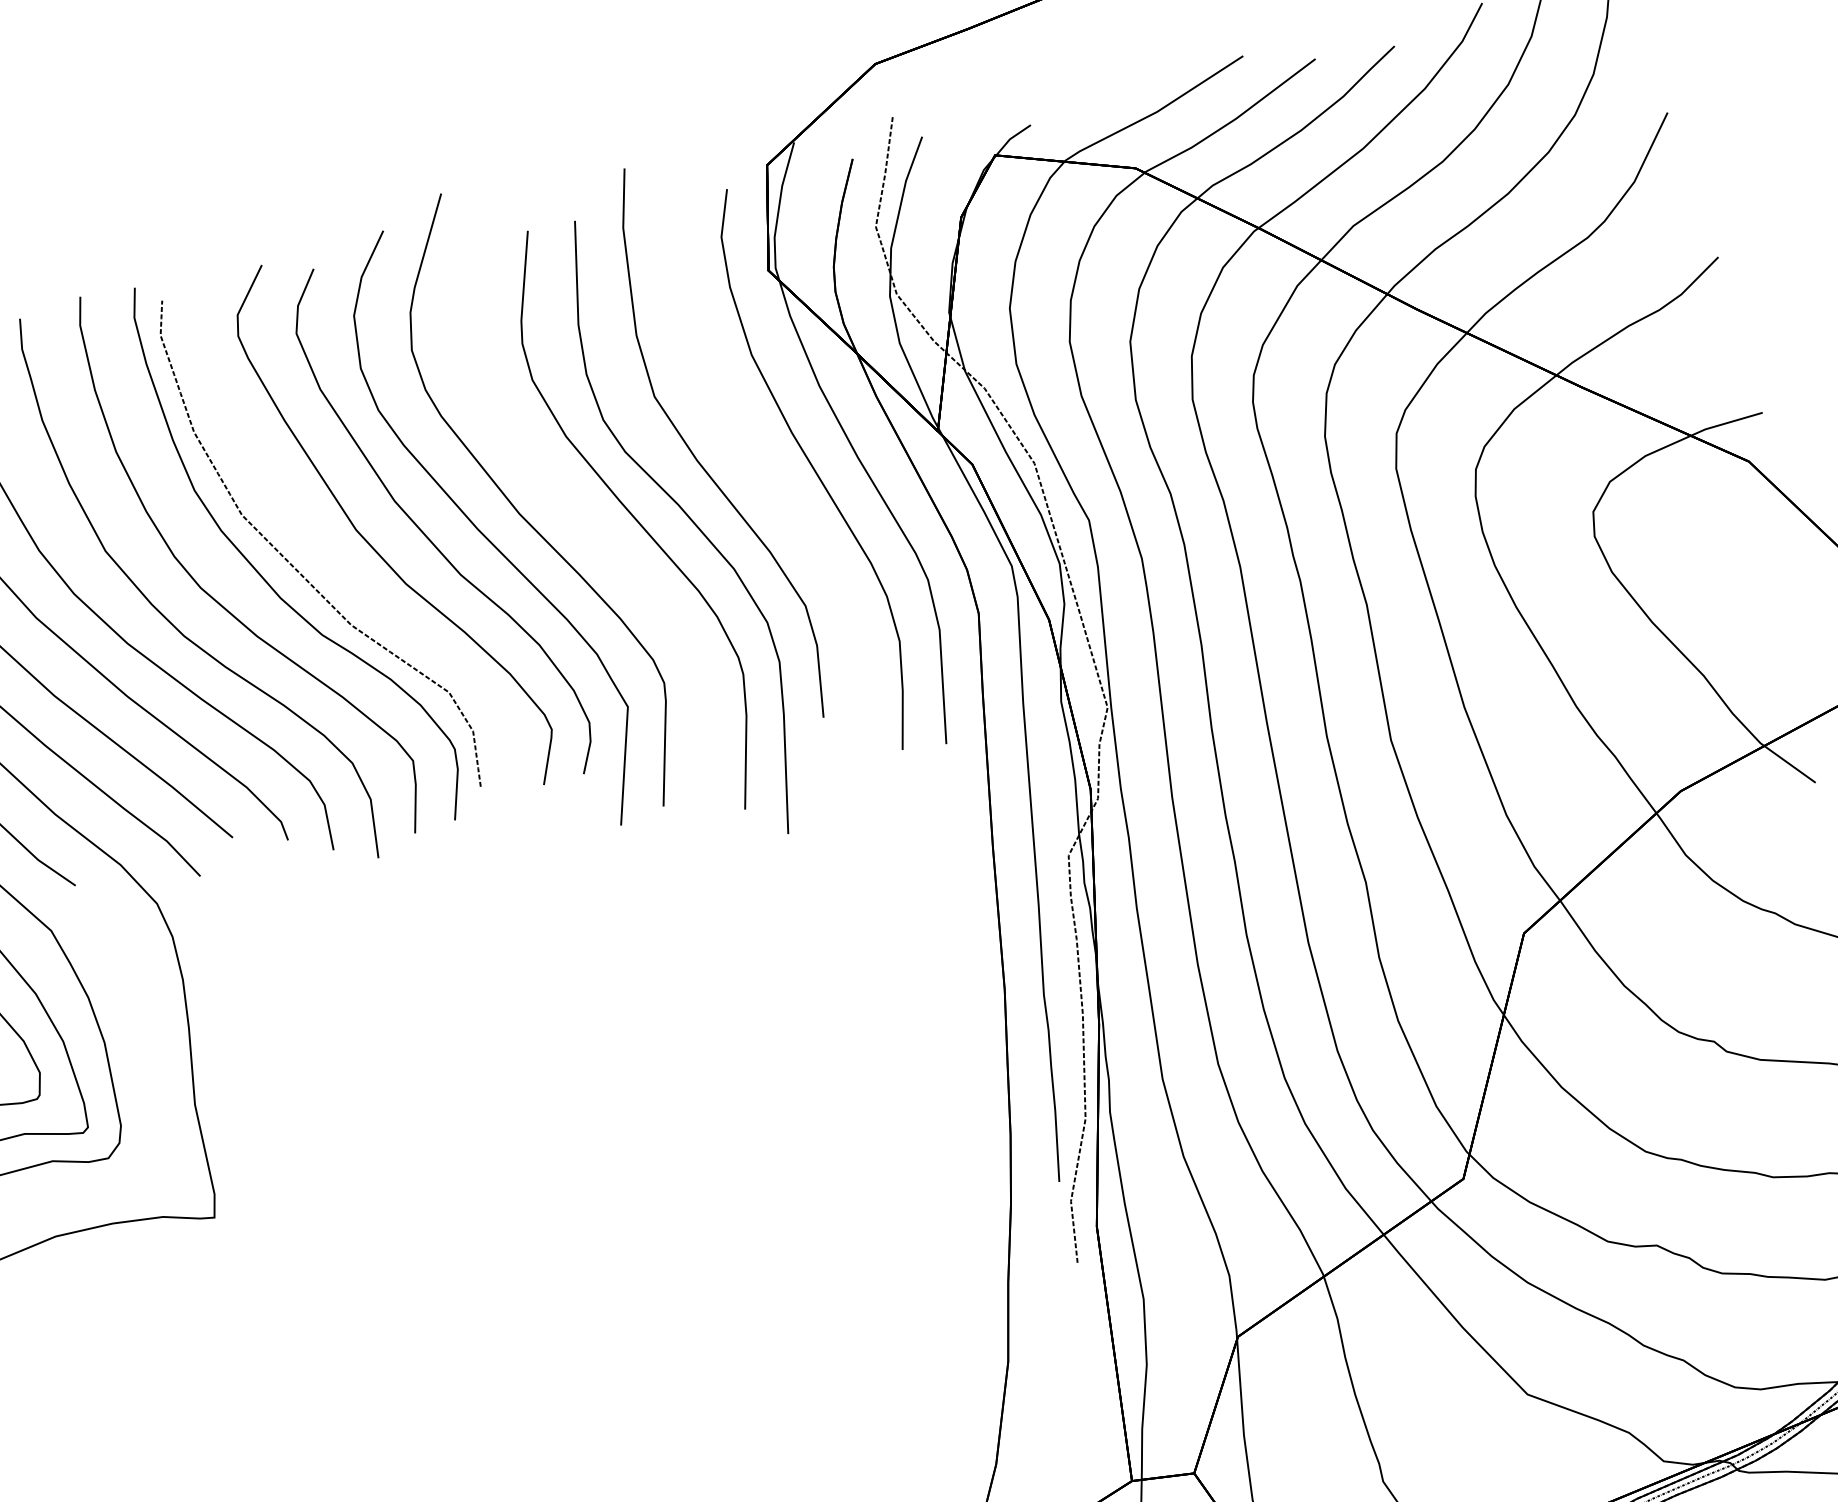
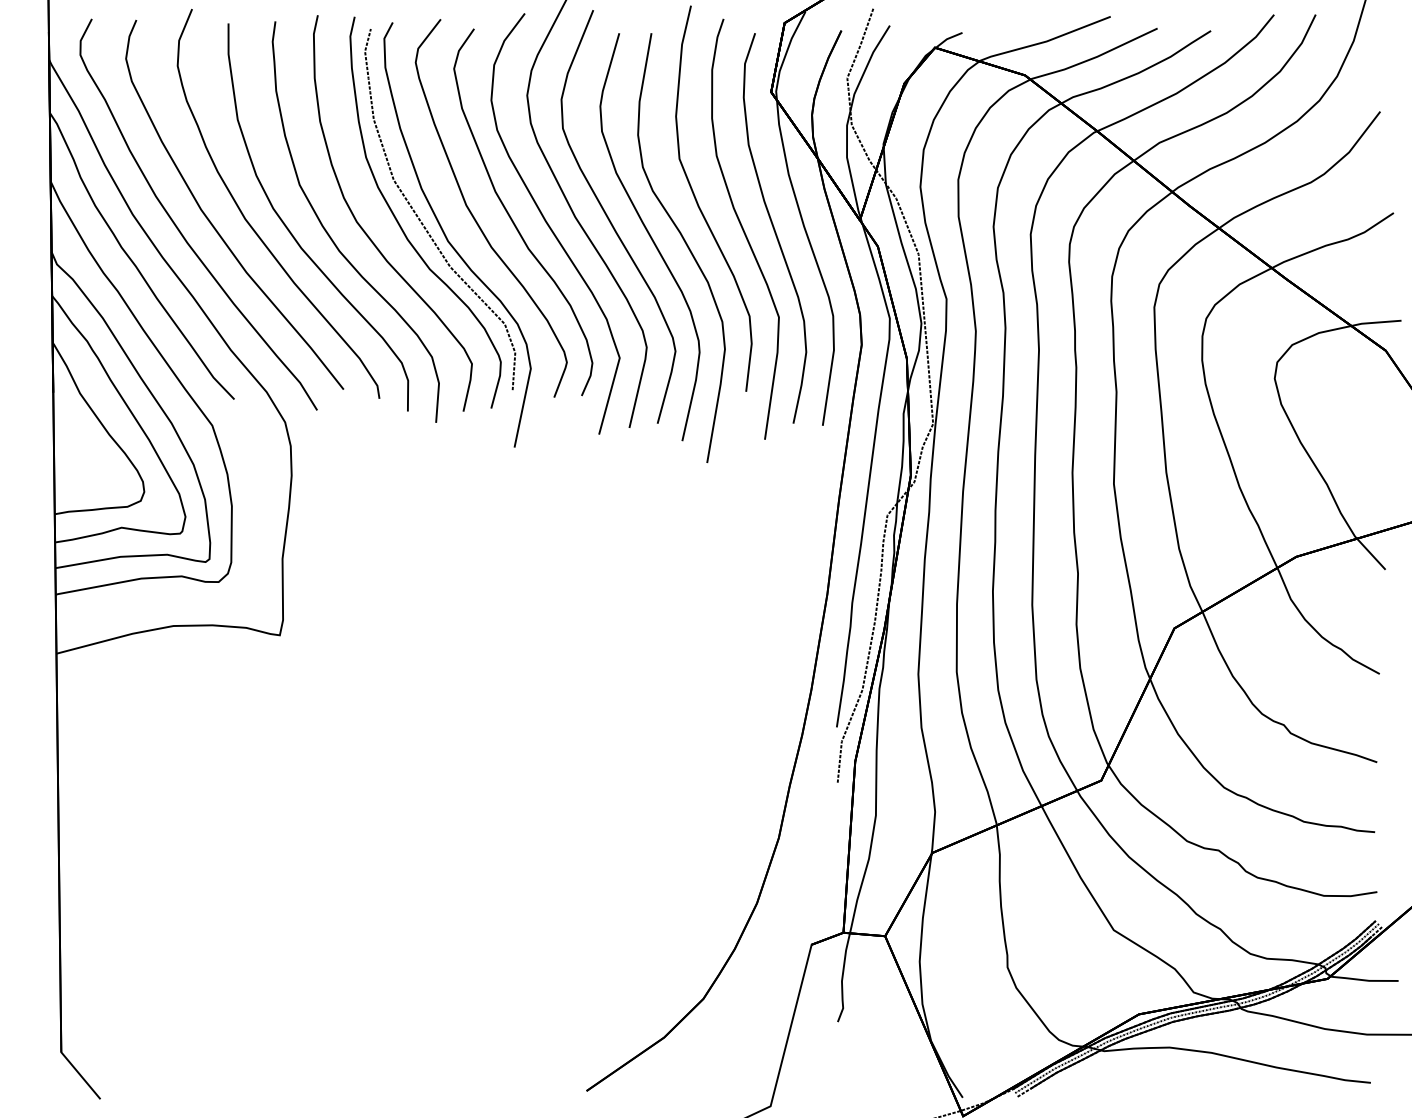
part: (772, 478) -> (745, 228), added
part: (573, 509) -> (611, 221), added
part: (340, 585) -> (448, 239), added

